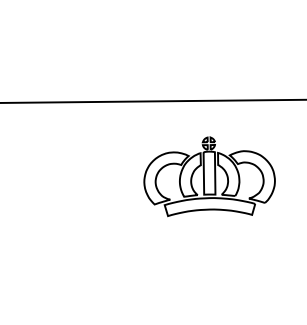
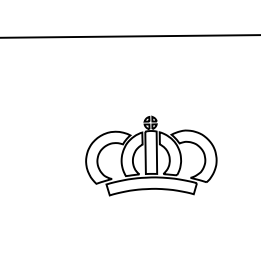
part: (209, 176) -> (151, 155), moved

